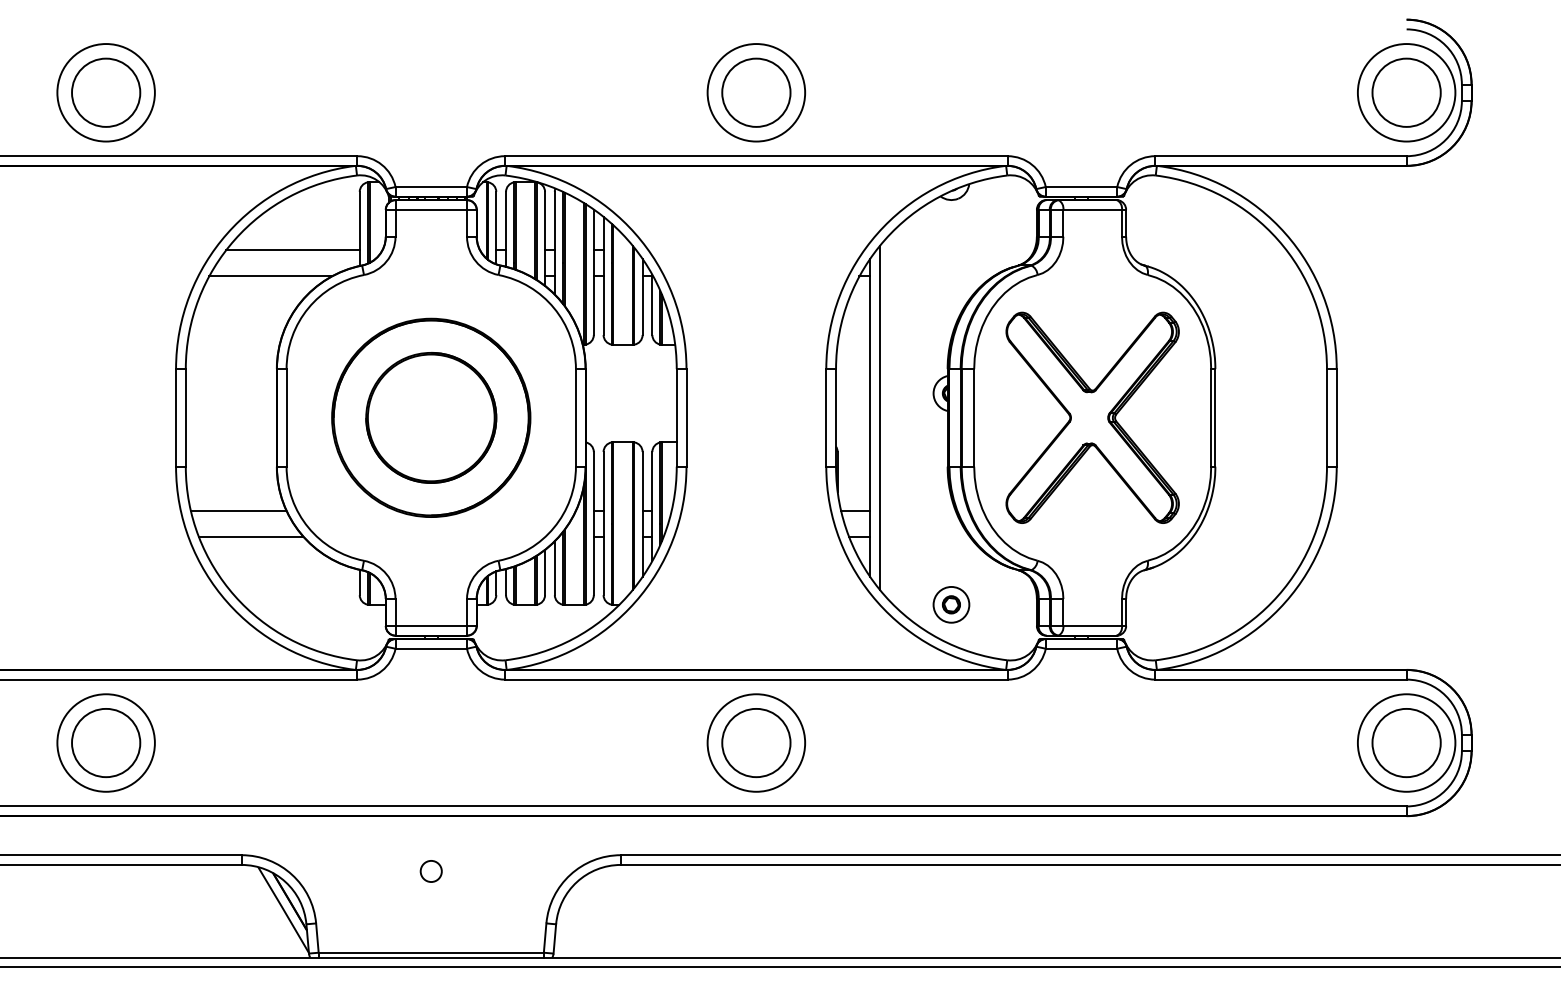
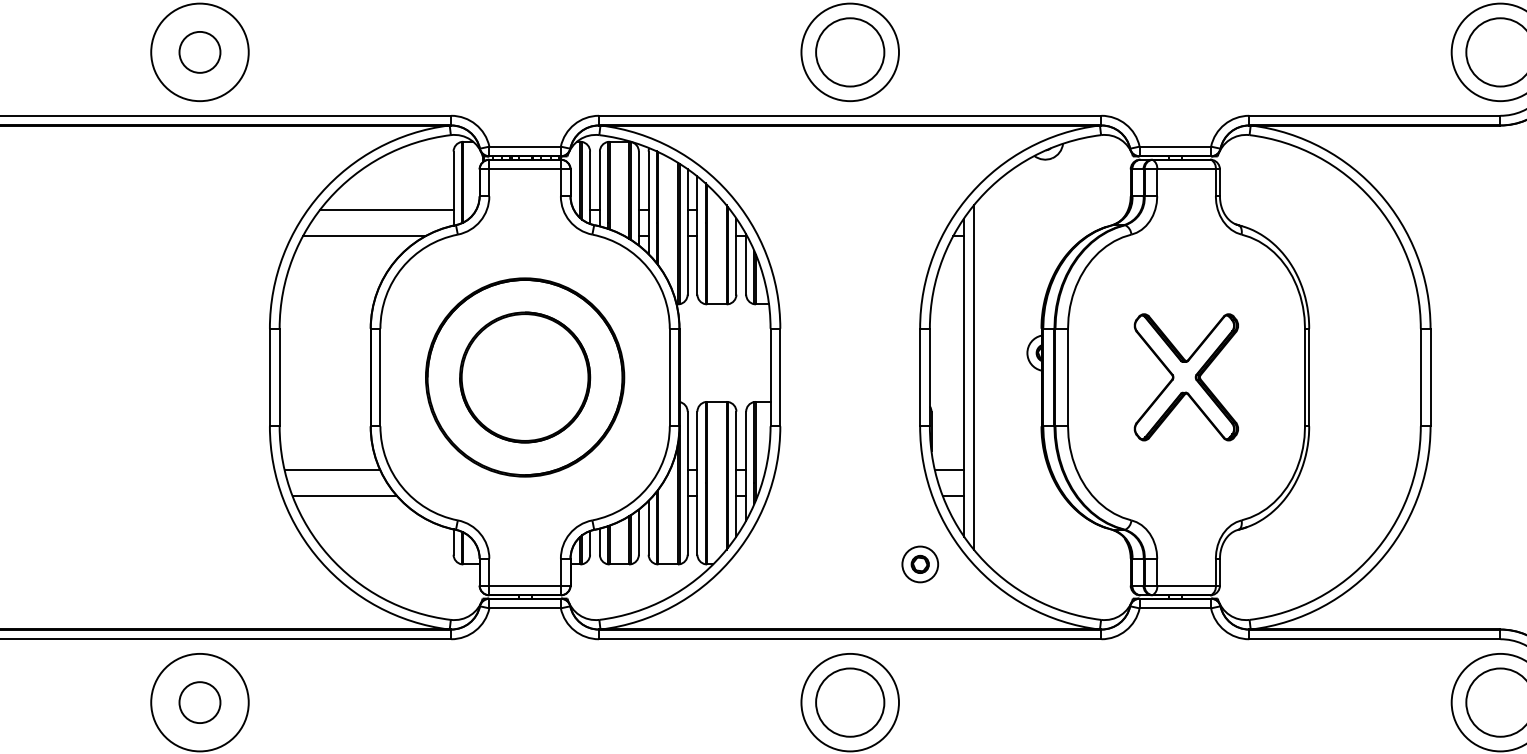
circle: (106, 92) -> (200, 52), size x0.6
part: (1092, 417) -> (1186, 377), size x0.6
part: (951, 604) -> (920, 564), moved
circle: (106, 742) -> (200, 702), size x0.6

